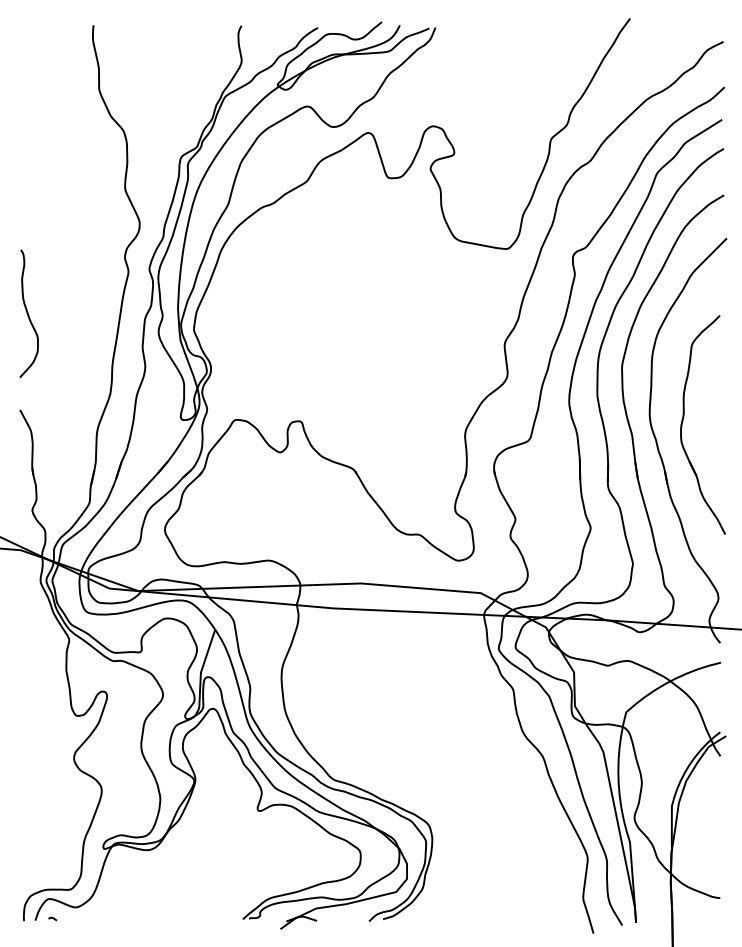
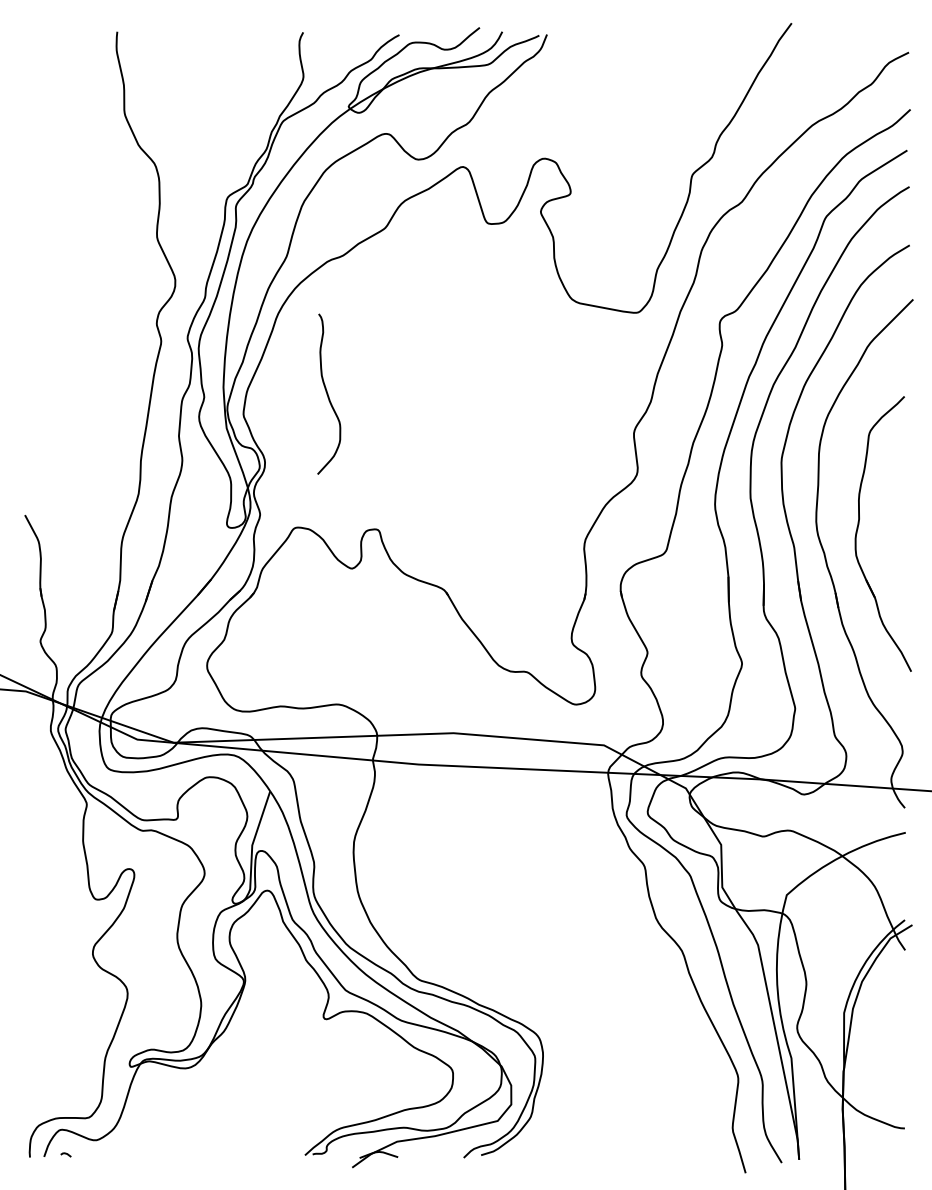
curve: (28, 313) -> (328, 393), moved

